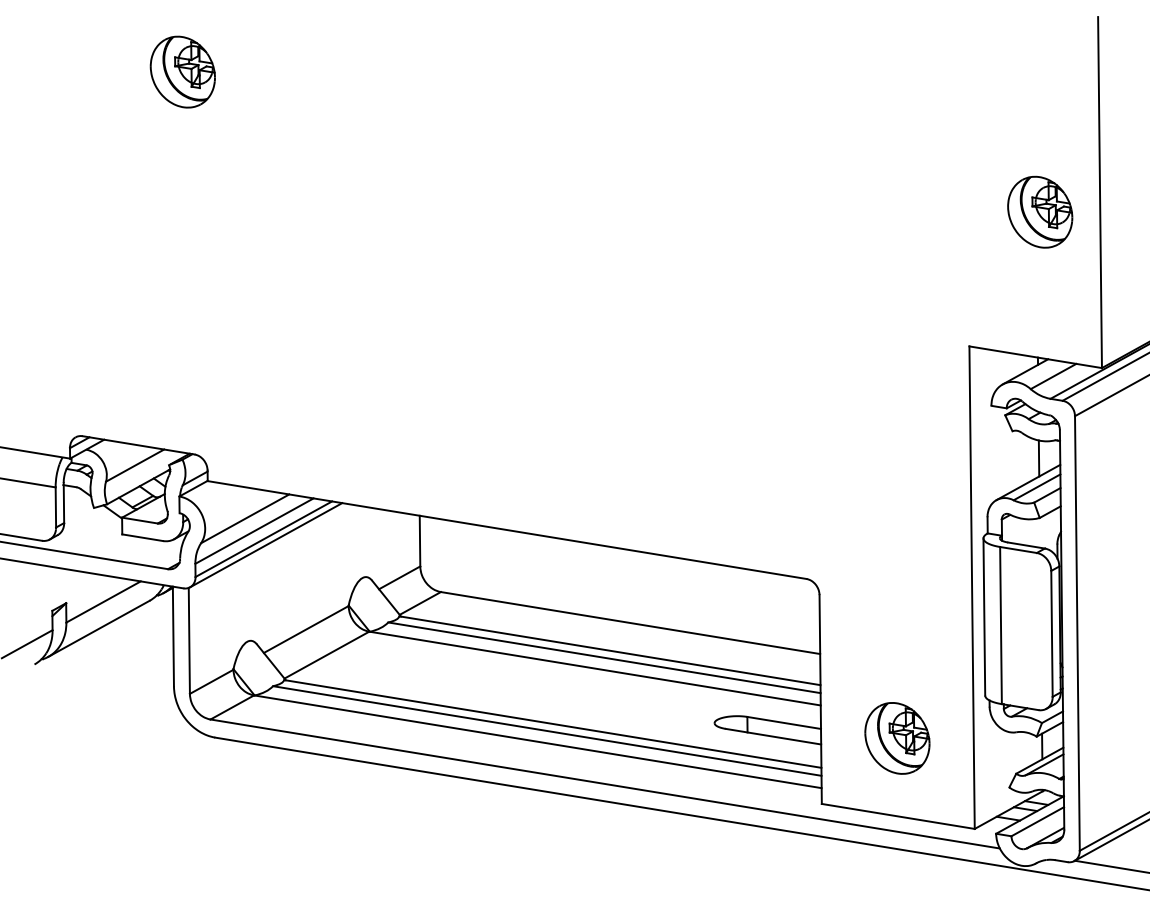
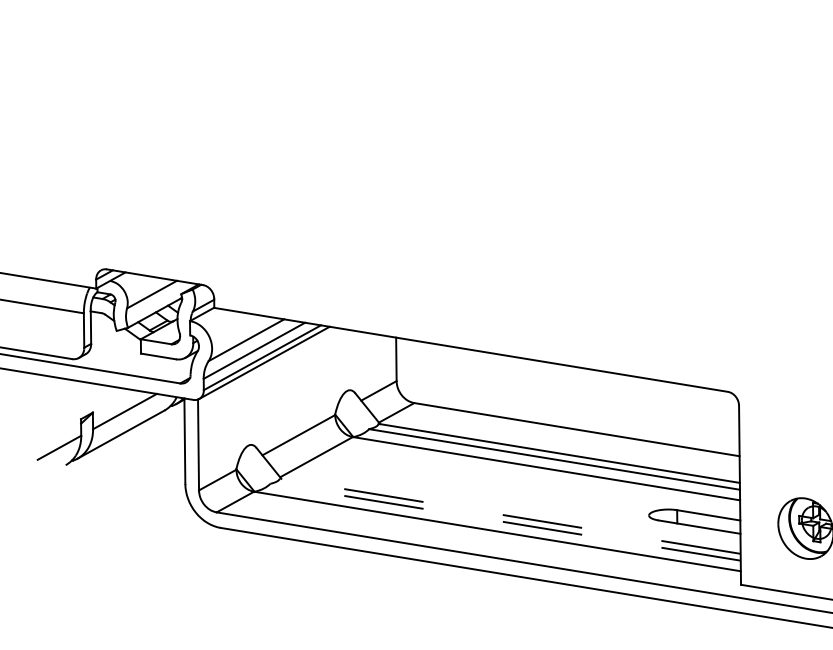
line: (552, 723) -> (510, 515), solid -> dashed
line: (547, 731) -> (505, 522), solid -> dashed

